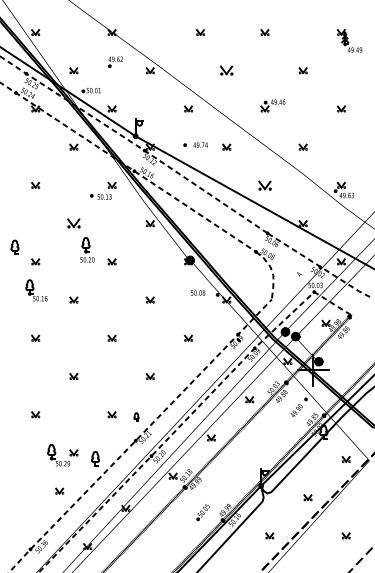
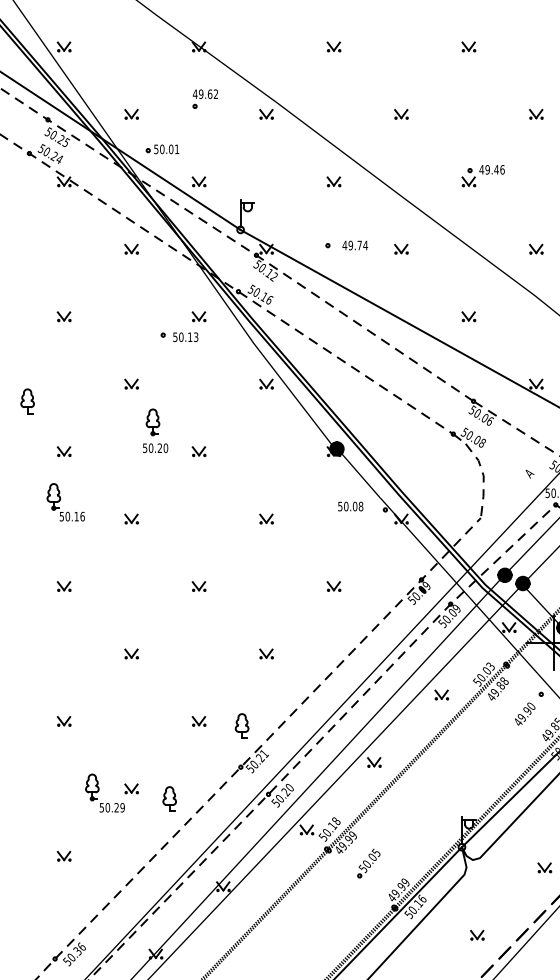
part: (200, 32) -> (333, 46), moved
part: (226, 70) -> (400, 113), size x0.62
part: (264, 184) -> (467, 315), size x0.62
part: (73, 223) -> (130, 383), size x0.62
part: (14, 246) -> (26, 399), moved
part: (136, 416) -> (242, 724), size x1.67
part: (59, 490) -> (63, 855), moved
part: (202, 512) -> (367, 863), moved

